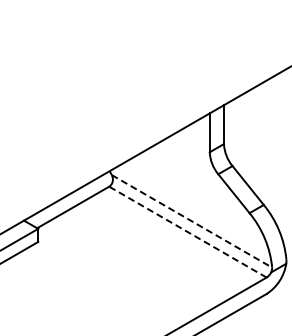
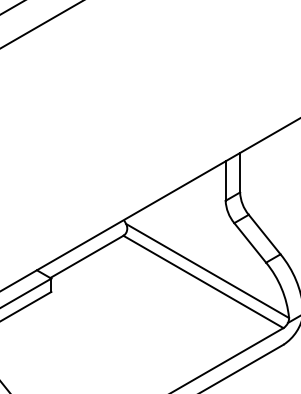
line: (192, 221) -> (208, 271), dashed -> solid
line: (187, 231) -> (203, 281), dashed -> solid

